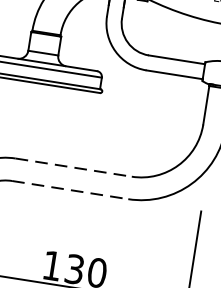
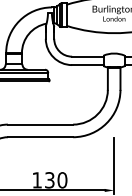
line: (73, 167) -> (40, 124), dashed -> solid
line: (70, 190) -> (40, 137), dashed -> solid

